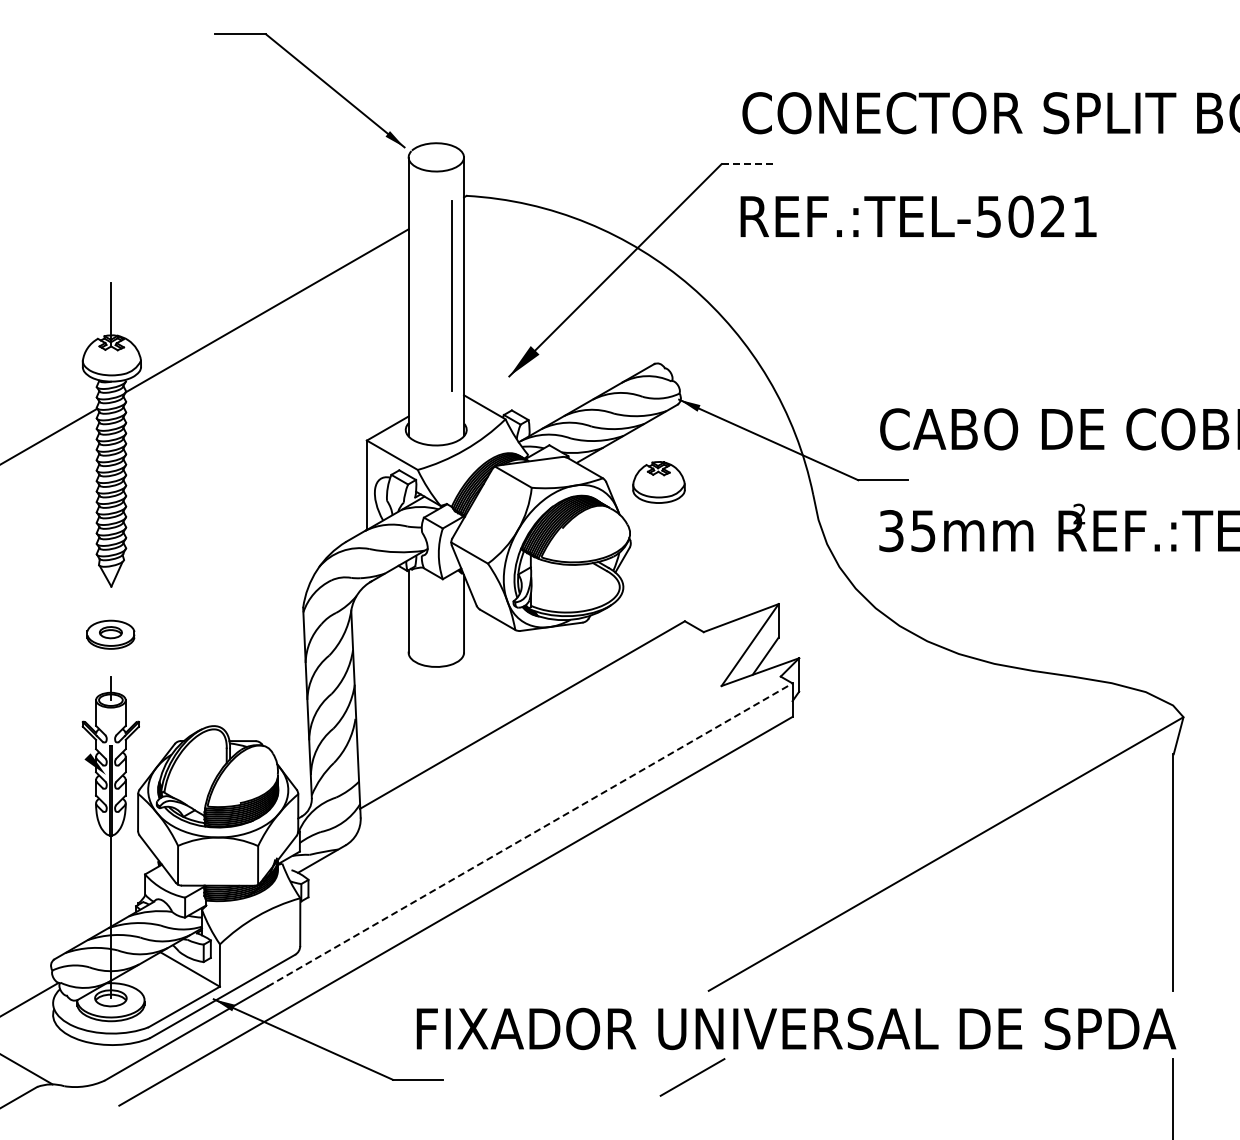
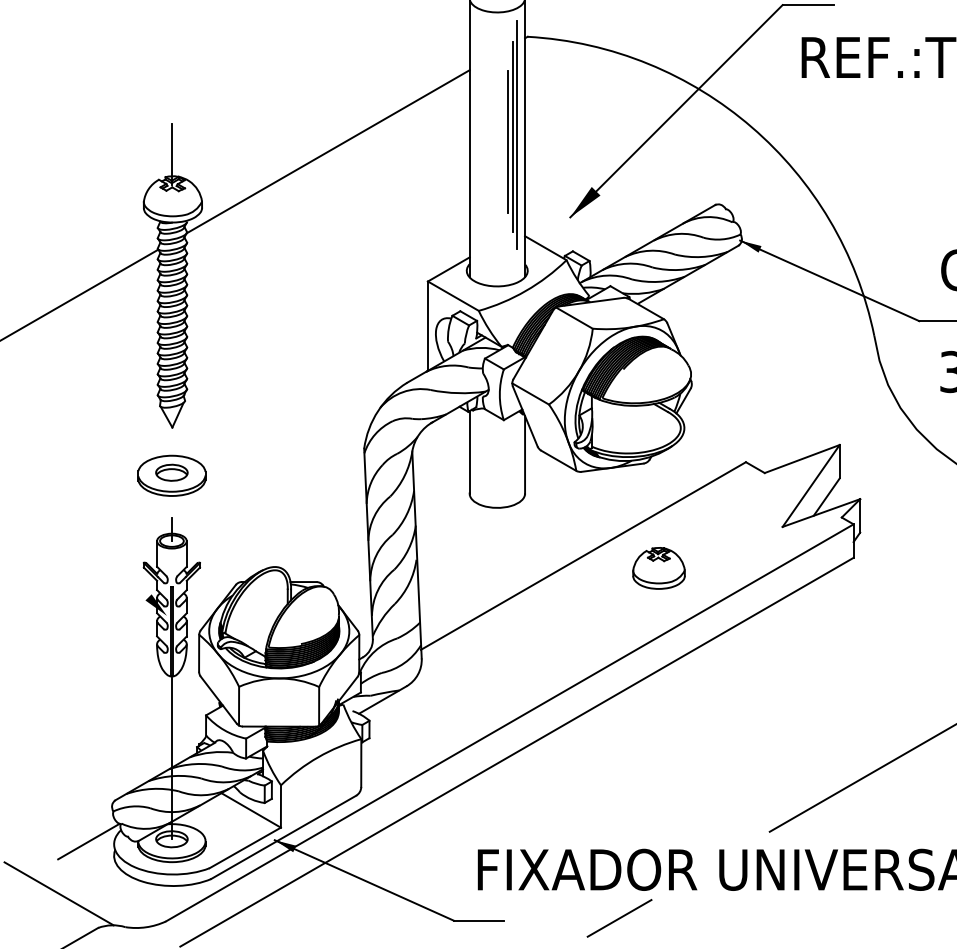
line: (746, 164) -> (807, 5), dashed -> solid
line: (455, 293) -> (516, 134), added
line: (447, 300) -> (508, 141), added
part: (658, 482) -> (658, 568), moved
part: (110, 634) -> (171, 475), size x1.43
line: (530, 834) -> (591, 675), dashed -> solid
line: (692, 1077) -> (619, 918), moved

